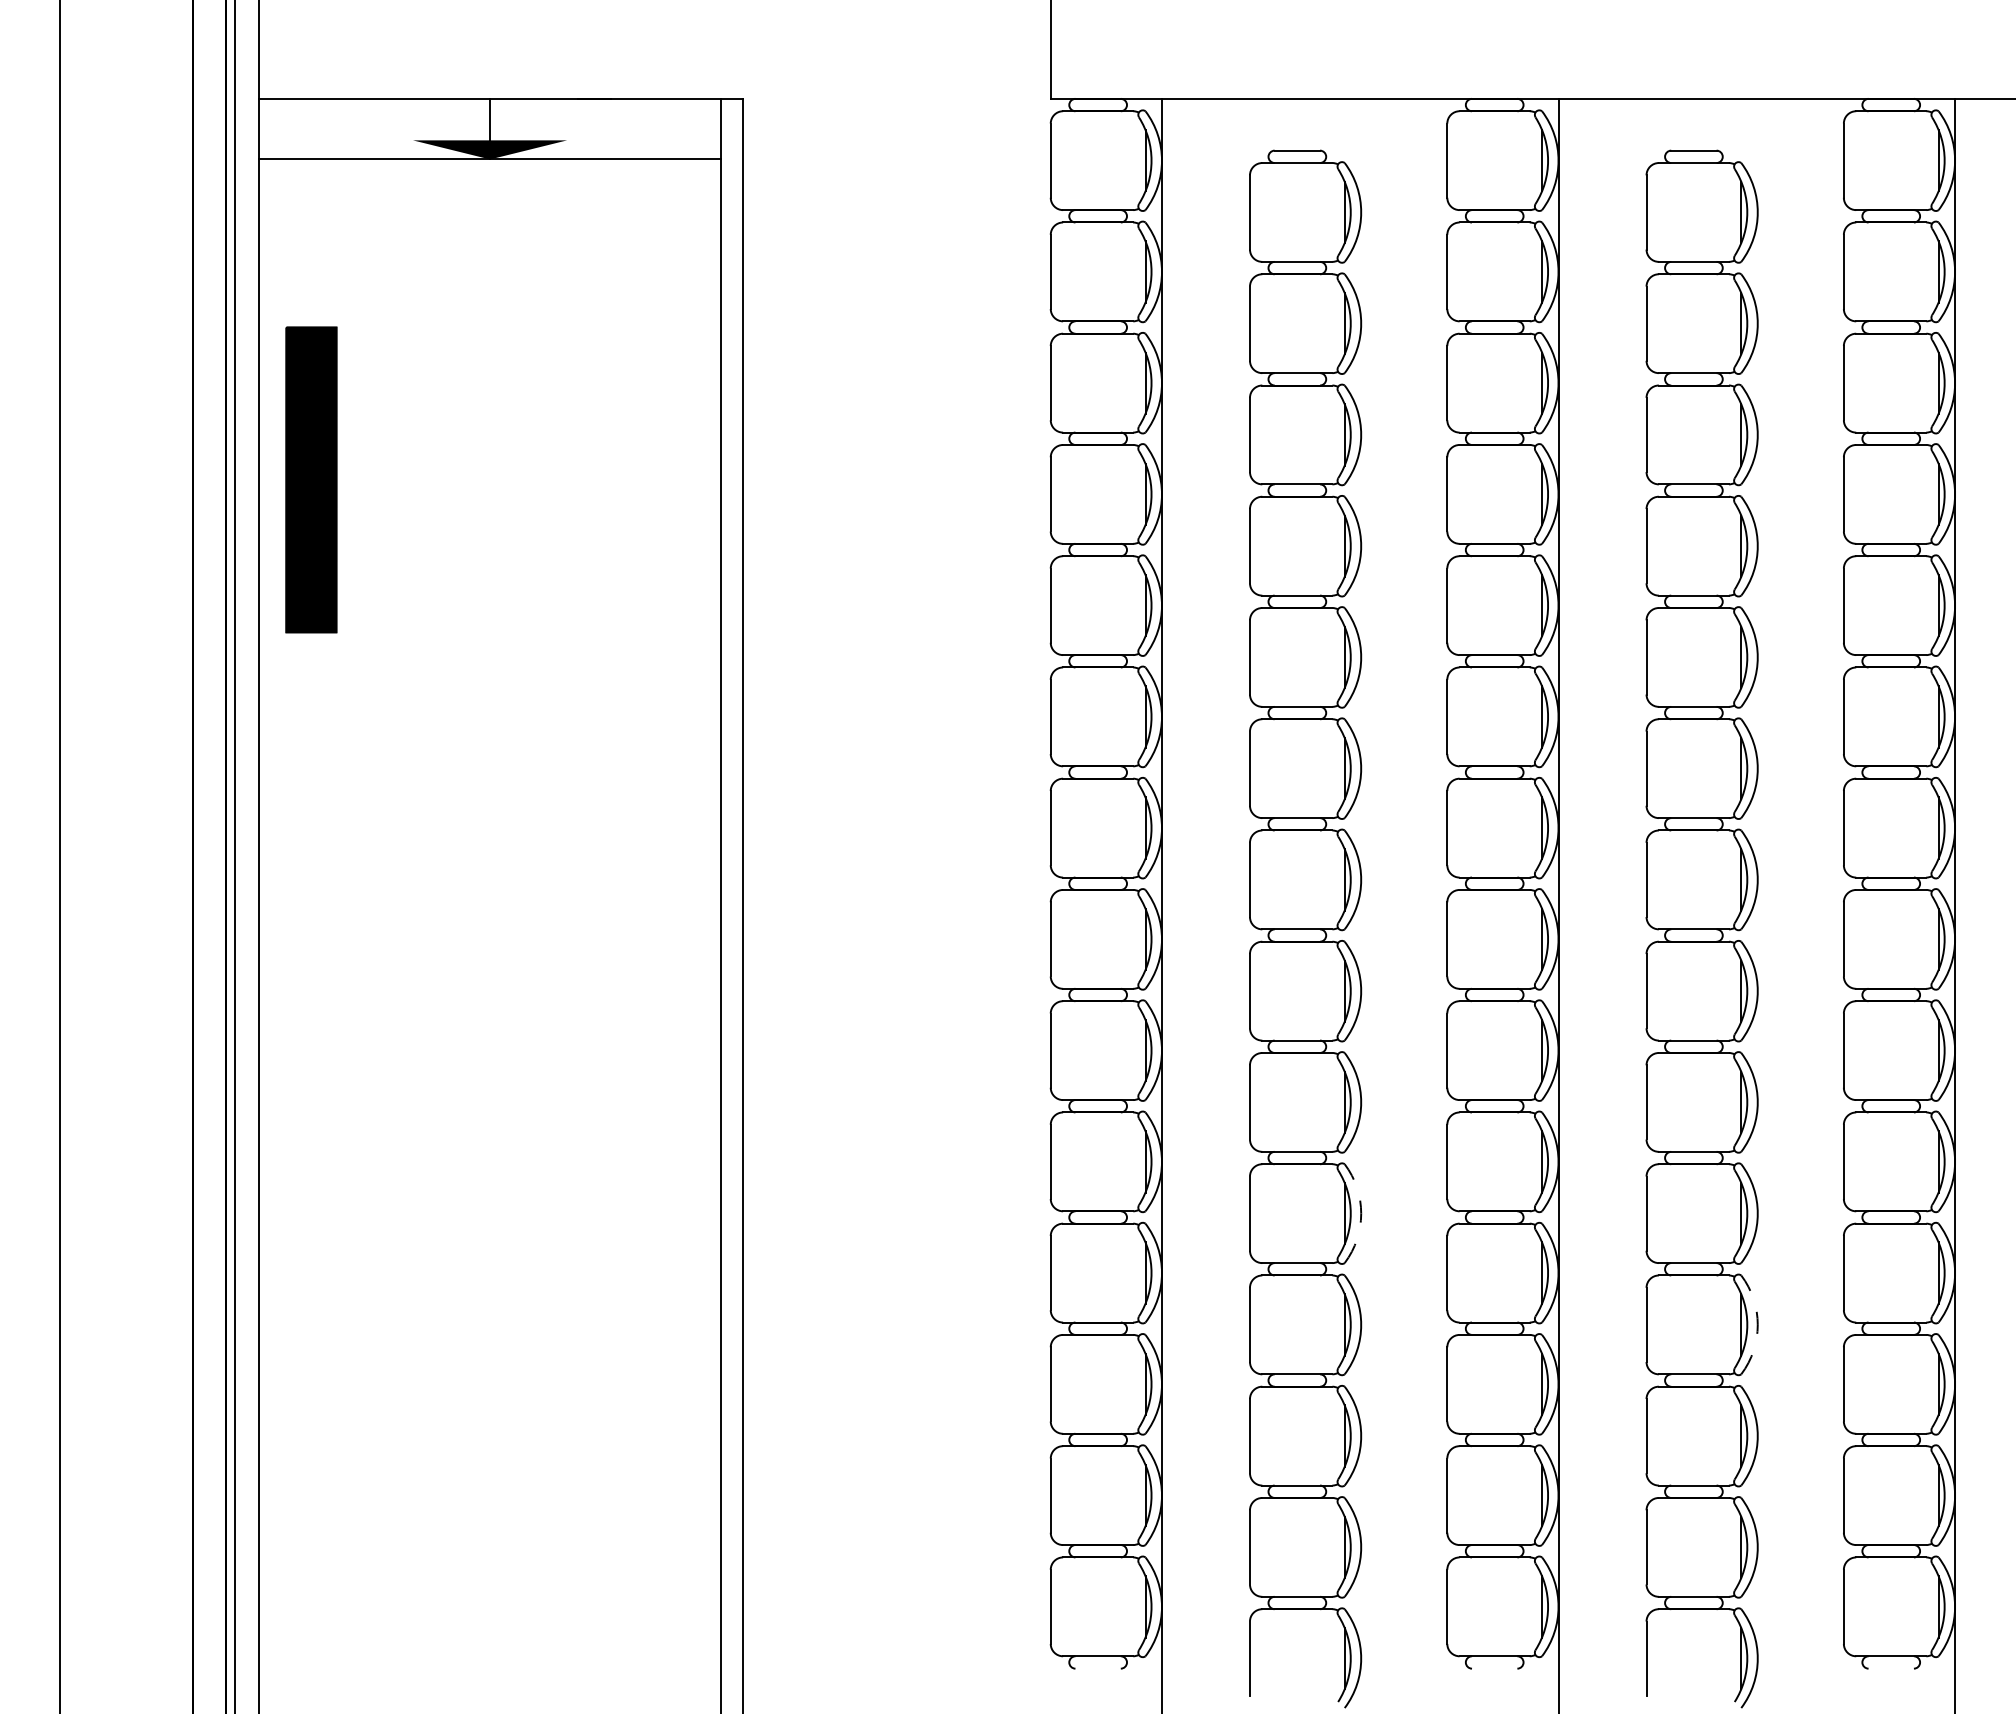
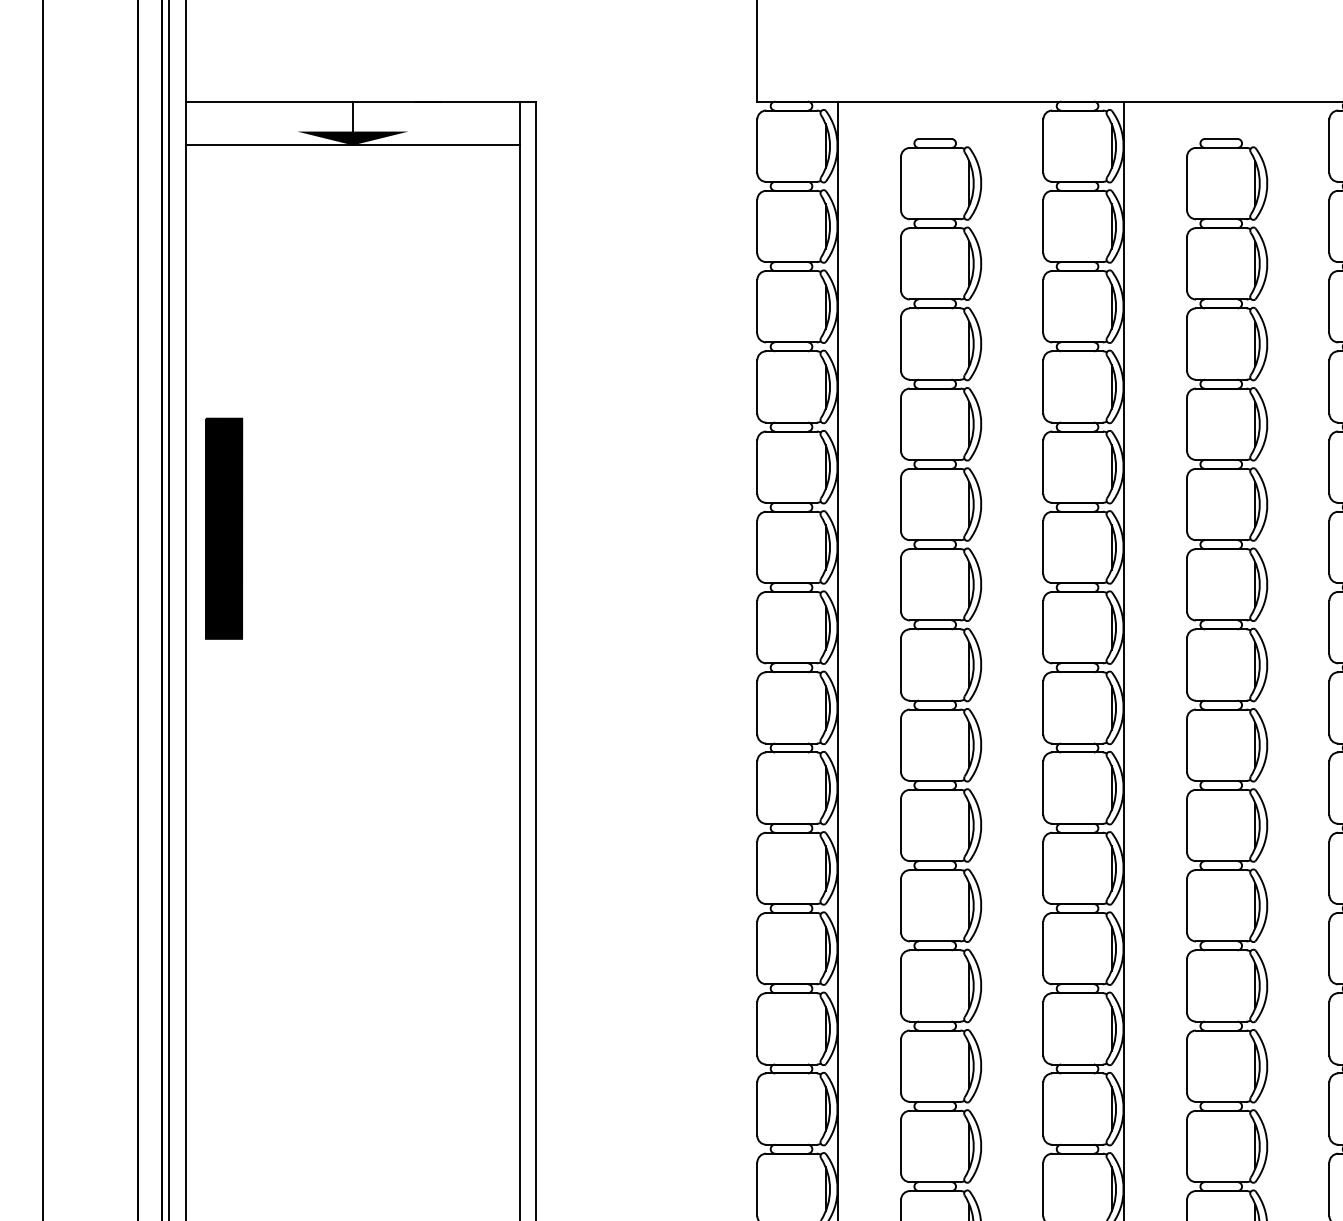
part: (311, 479) -> (224, 528), moved
arc: (1361, 1213) -> (981, 905), dashed -> solid
arc: (1757, 1324) -> (1267, 985), dashed -> solid

